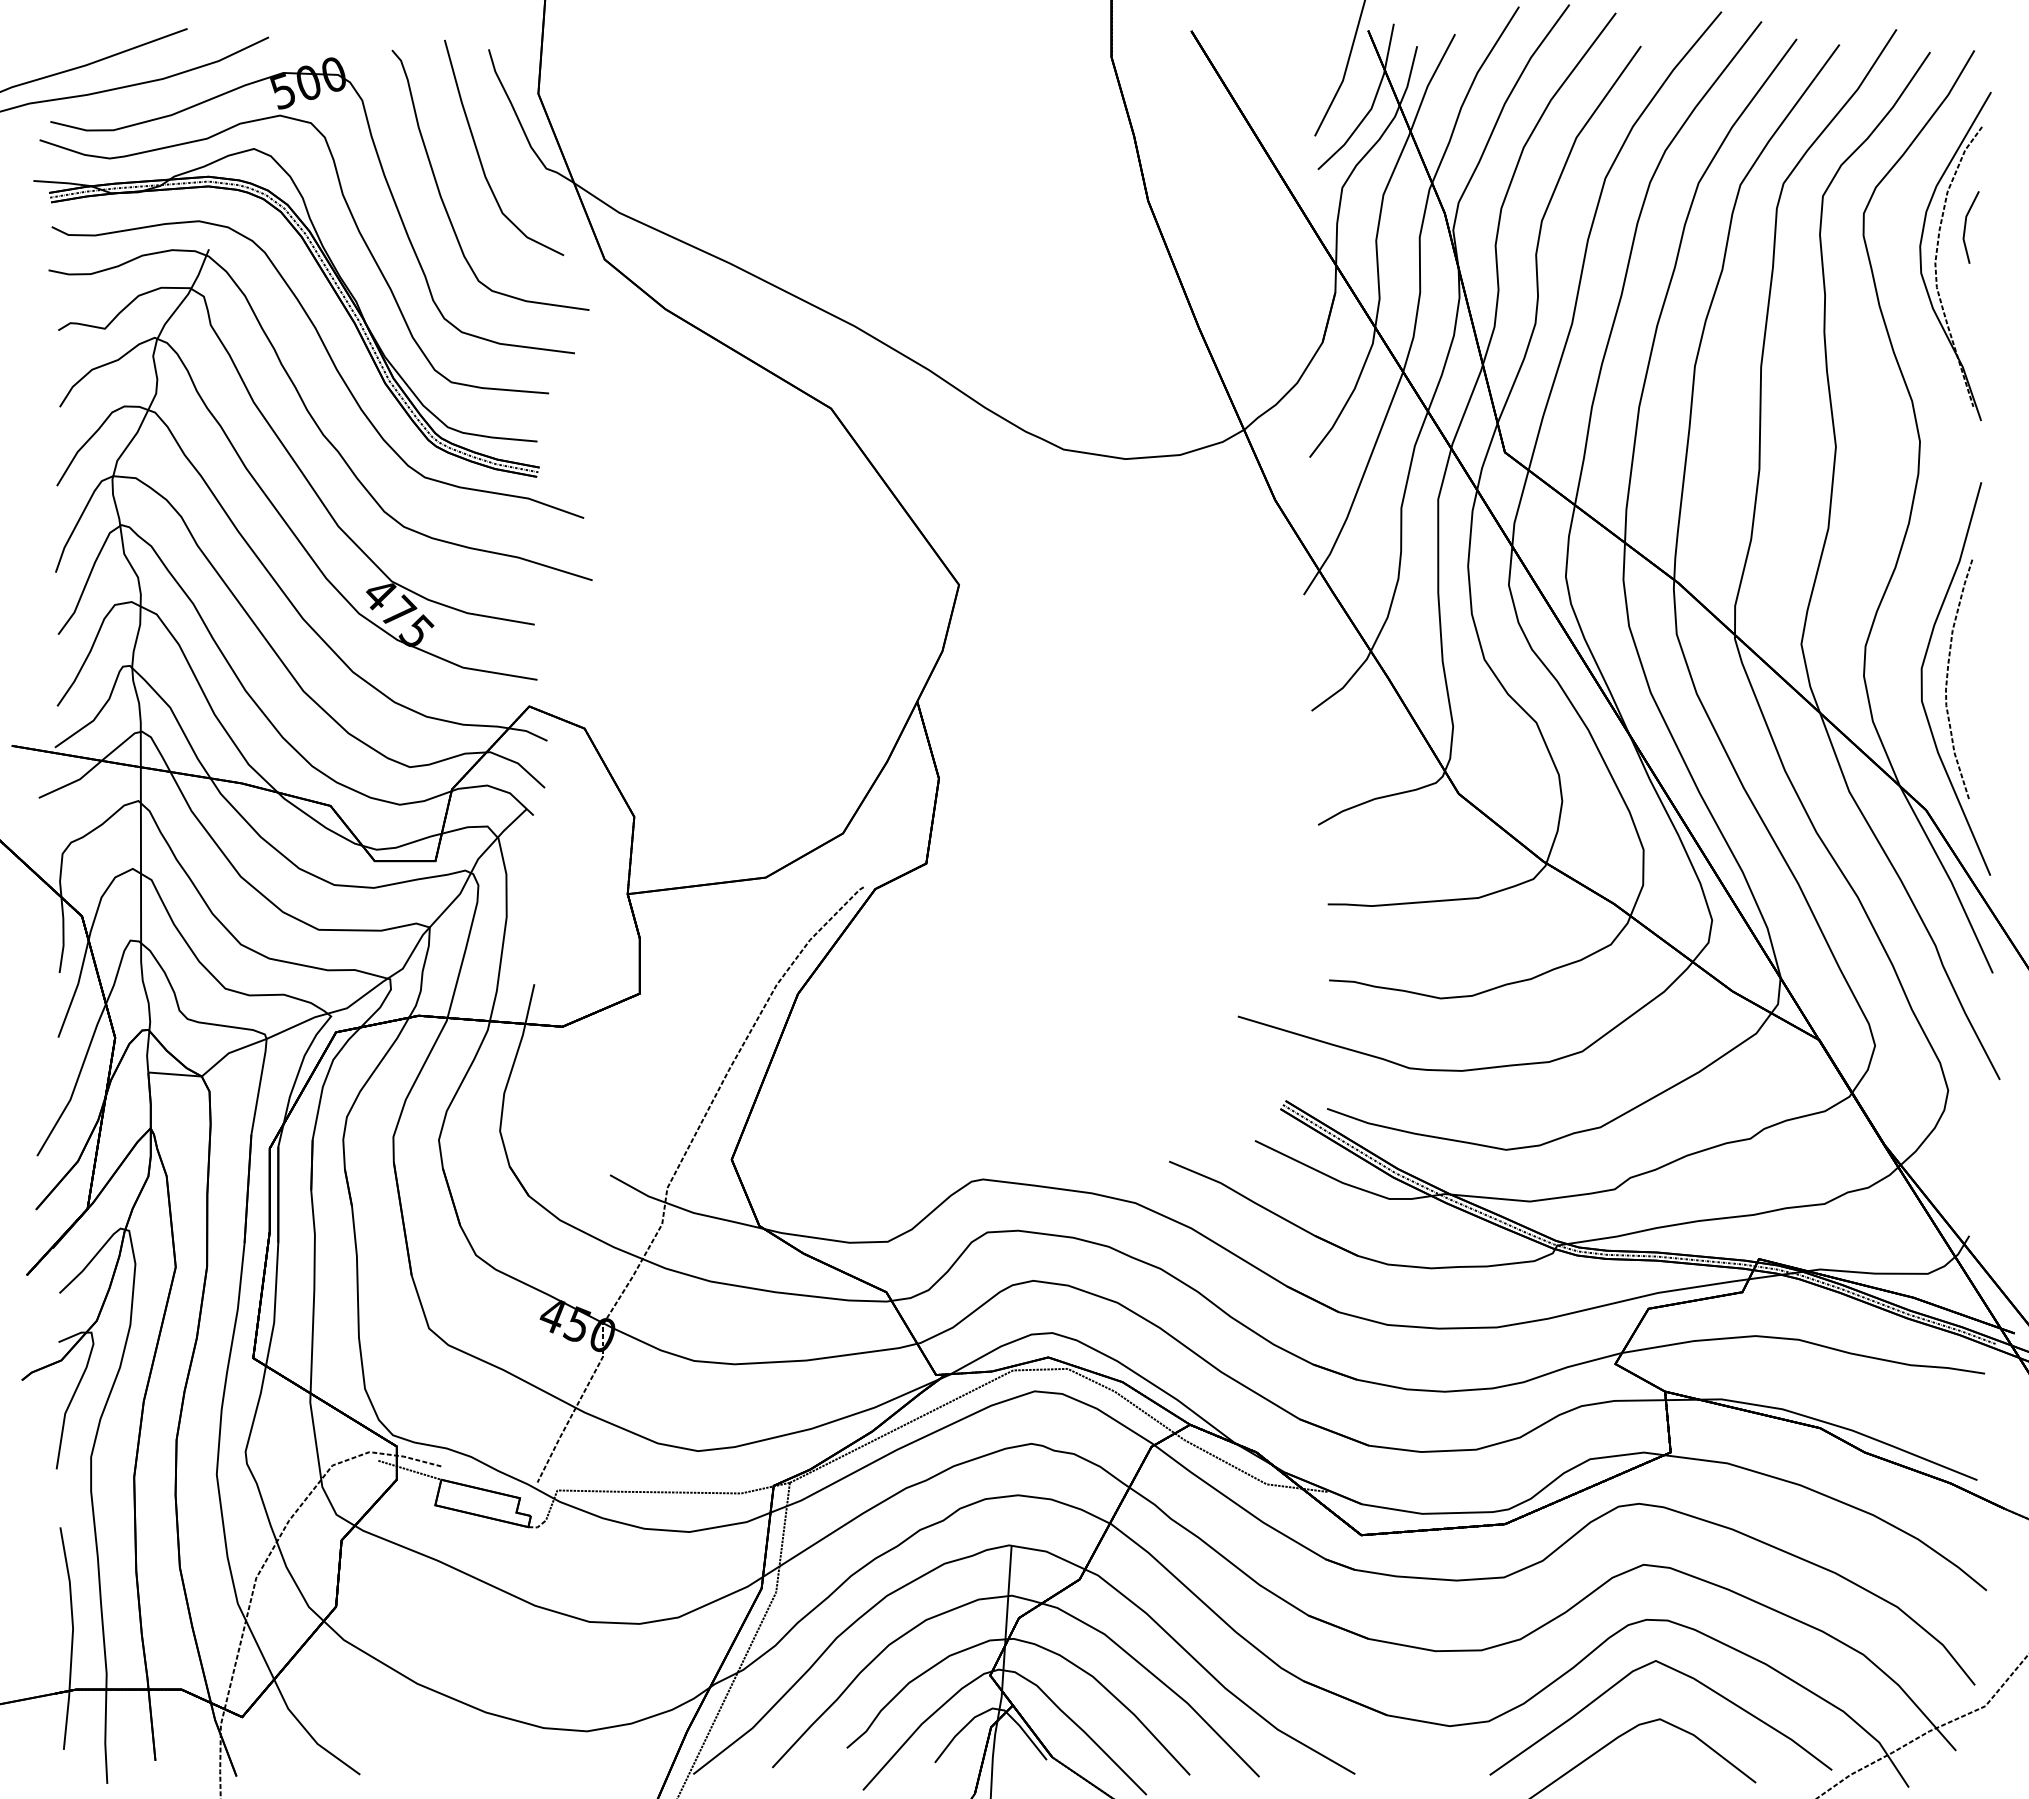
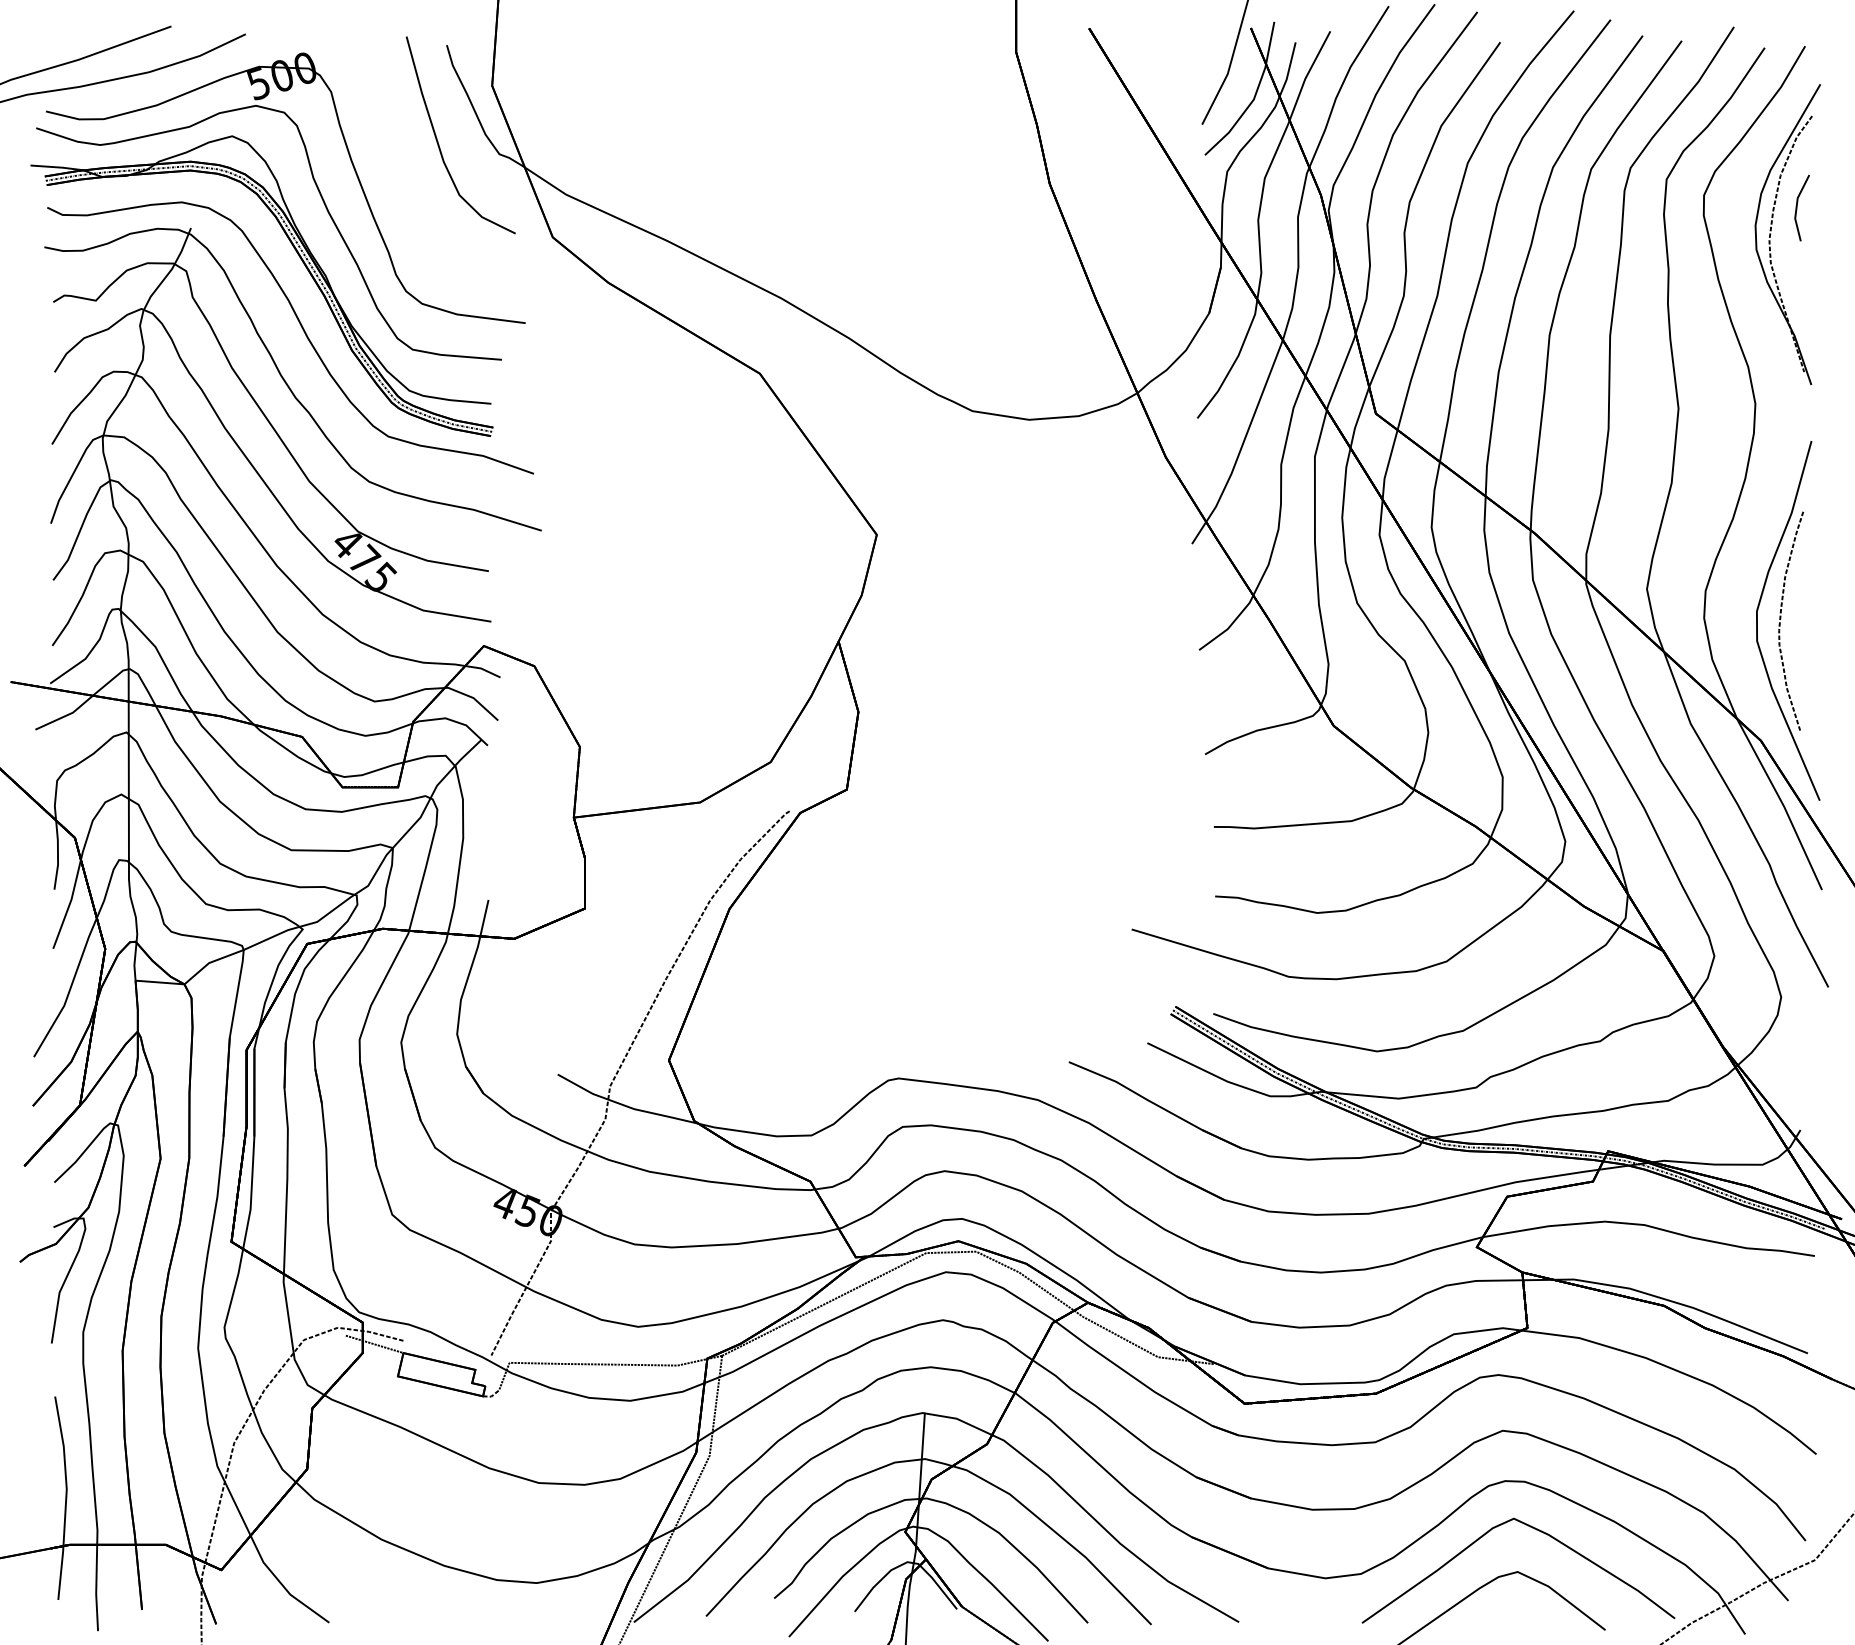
curve: (443, 200) -> (405, 183), removed

